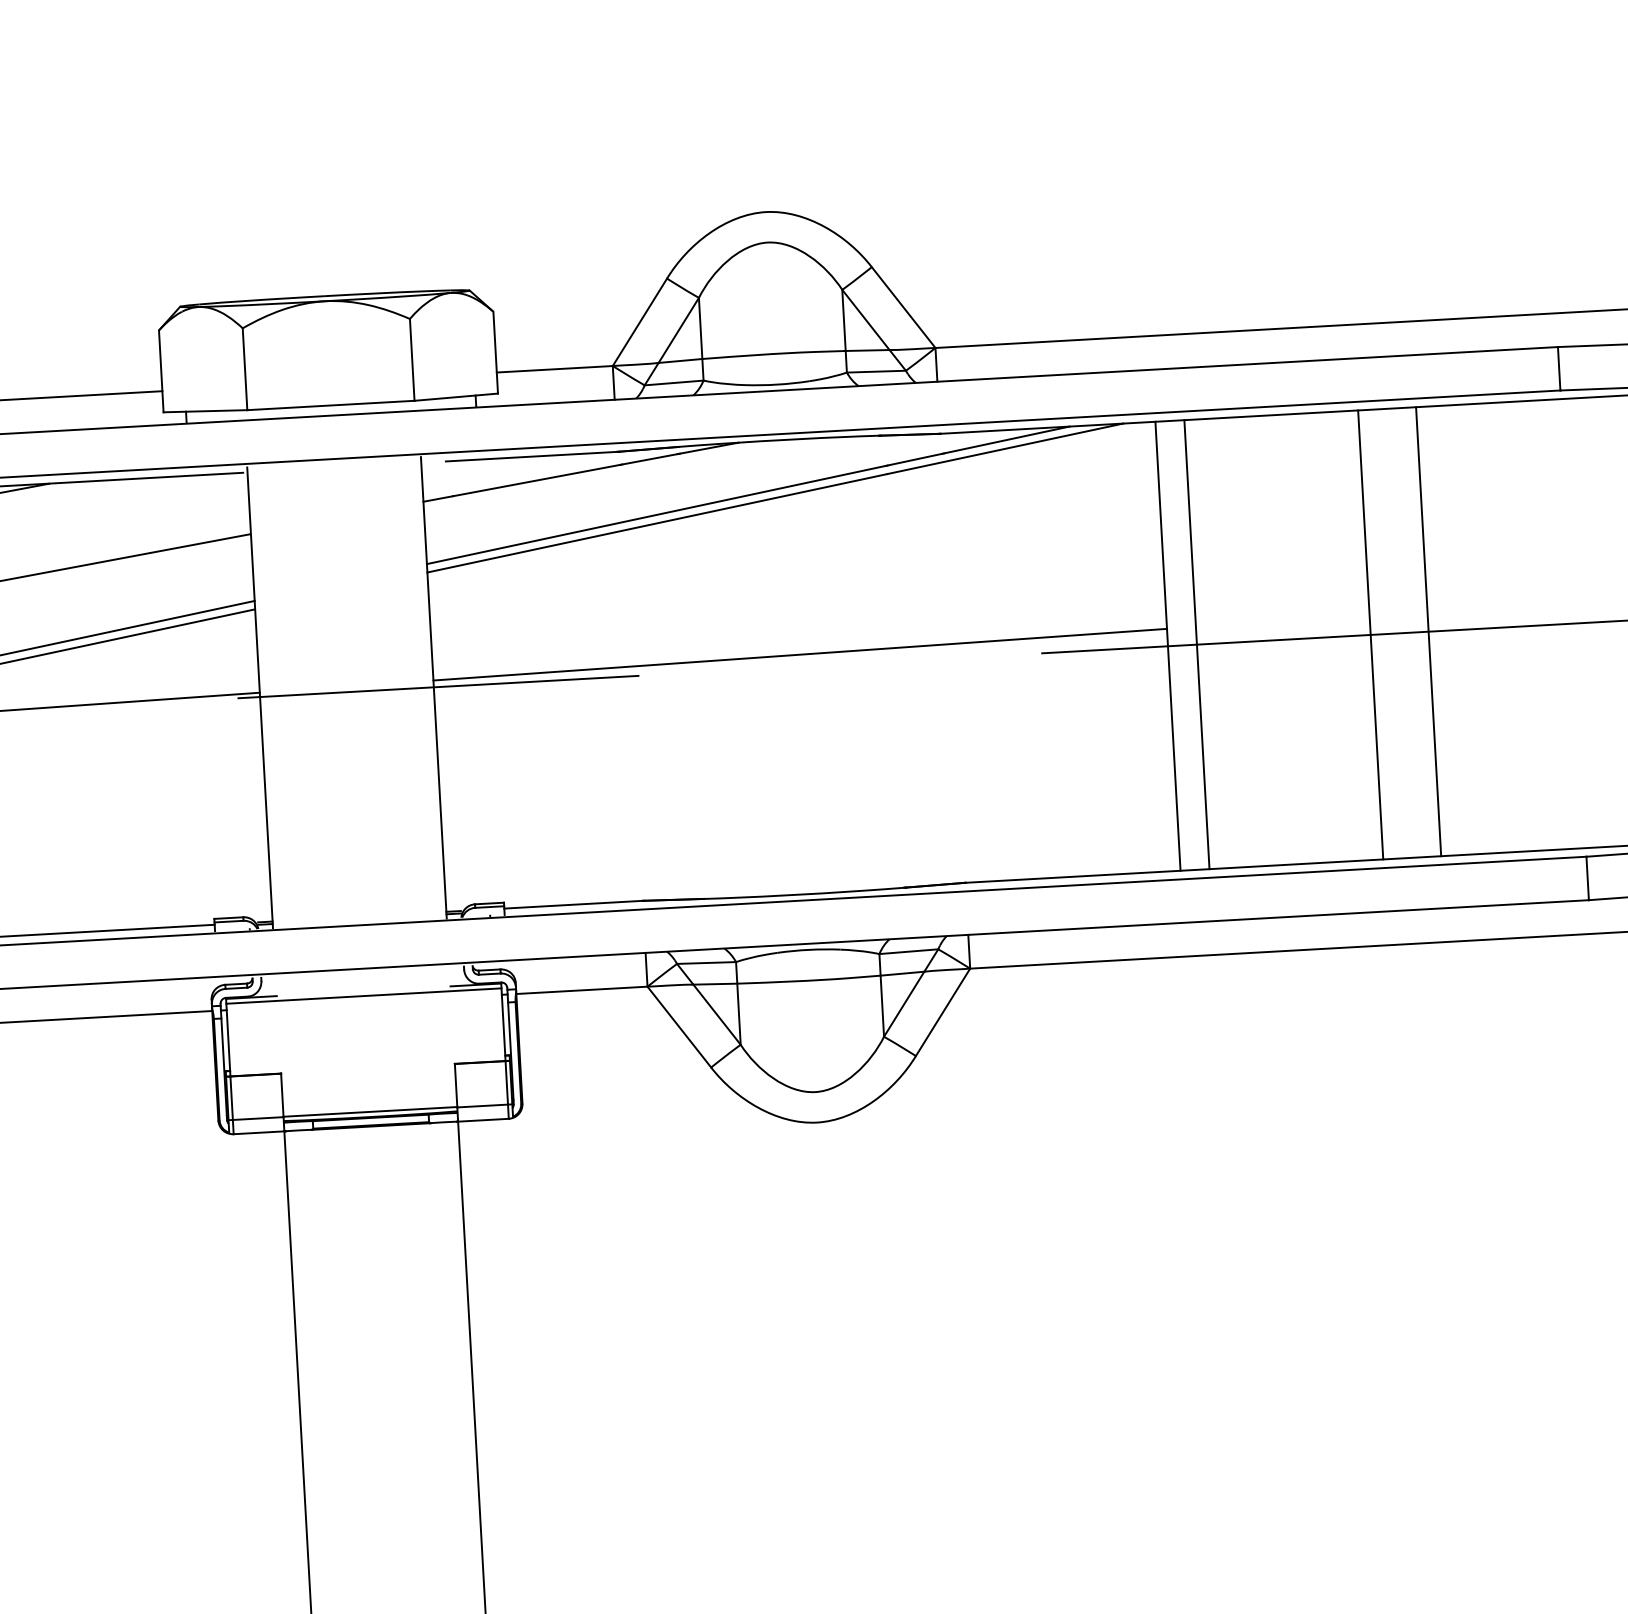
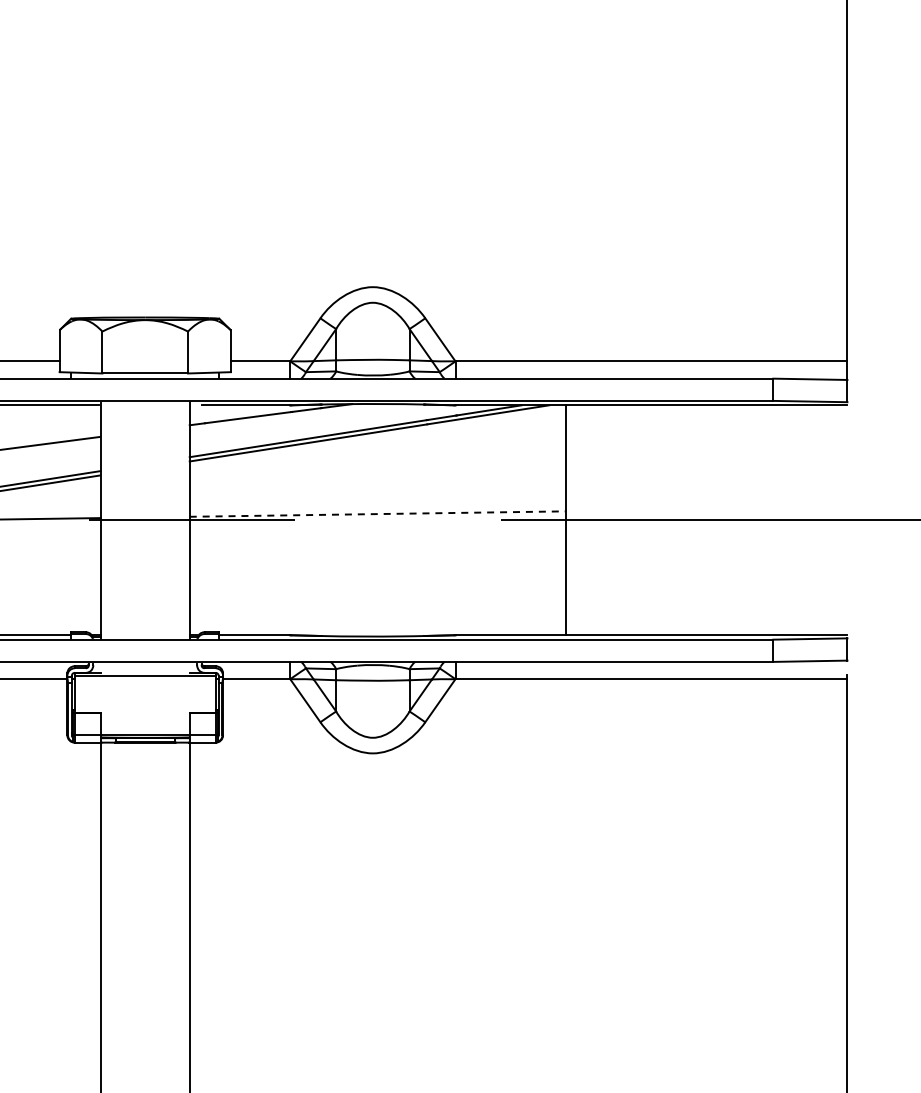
line: (1429, 632) -> (699, 520), removed
line: (1370, 635) -> (669, 520), removed
line: (1196, 645) -> (580, 520), removed
line: (799, 655) -> (377, 514), solid -> dashed

